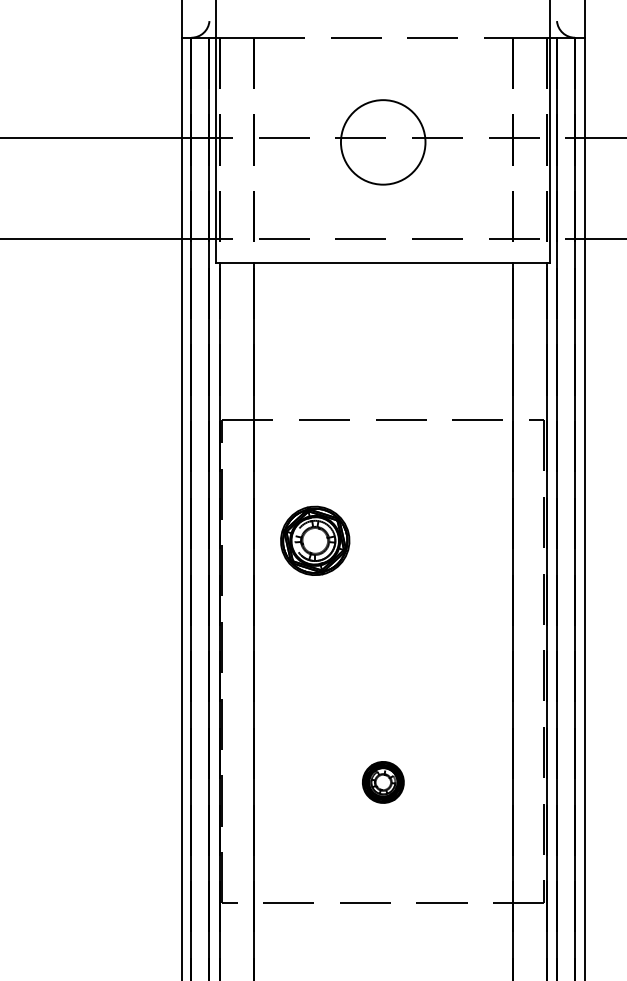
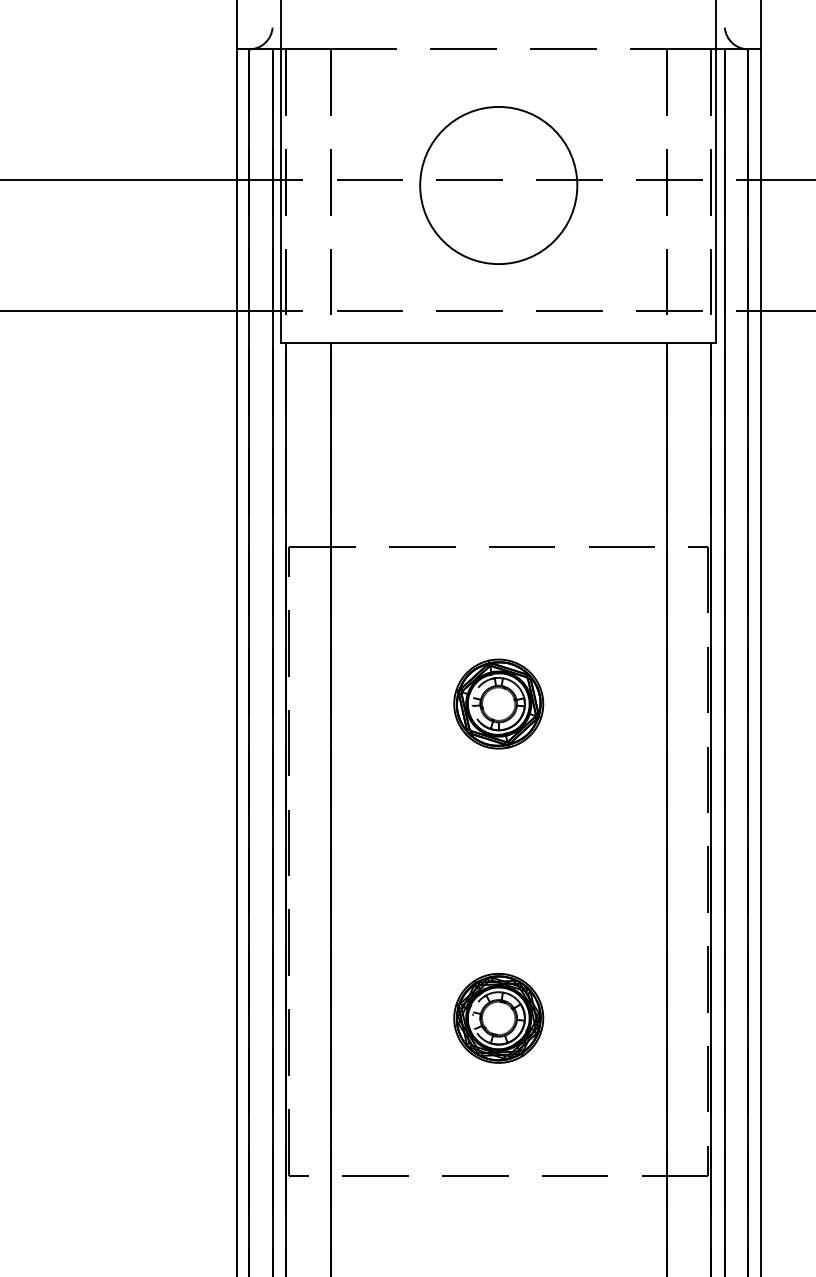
circle: (382, 142) -> (497, 185), size x1.43
part: (315, 540) -> (499, 703), moved
part: (383, 782) -> (499, 1018), size x1.67

